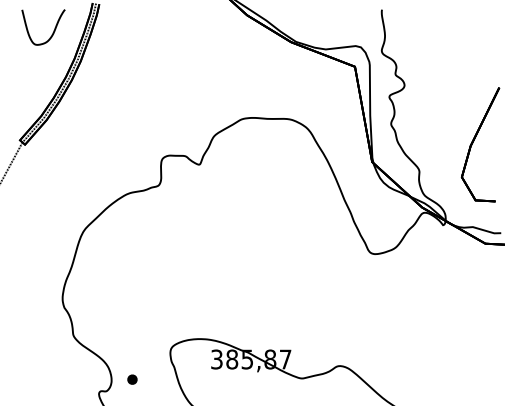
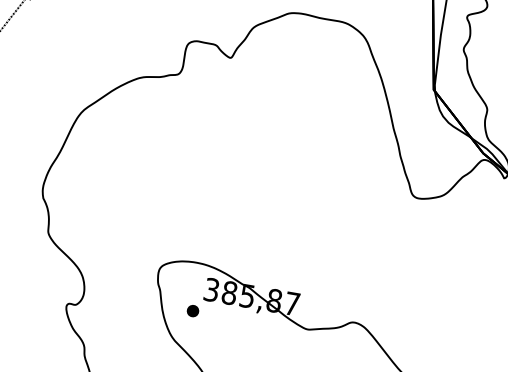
part: (132, 379) -> (193, 310), moved

